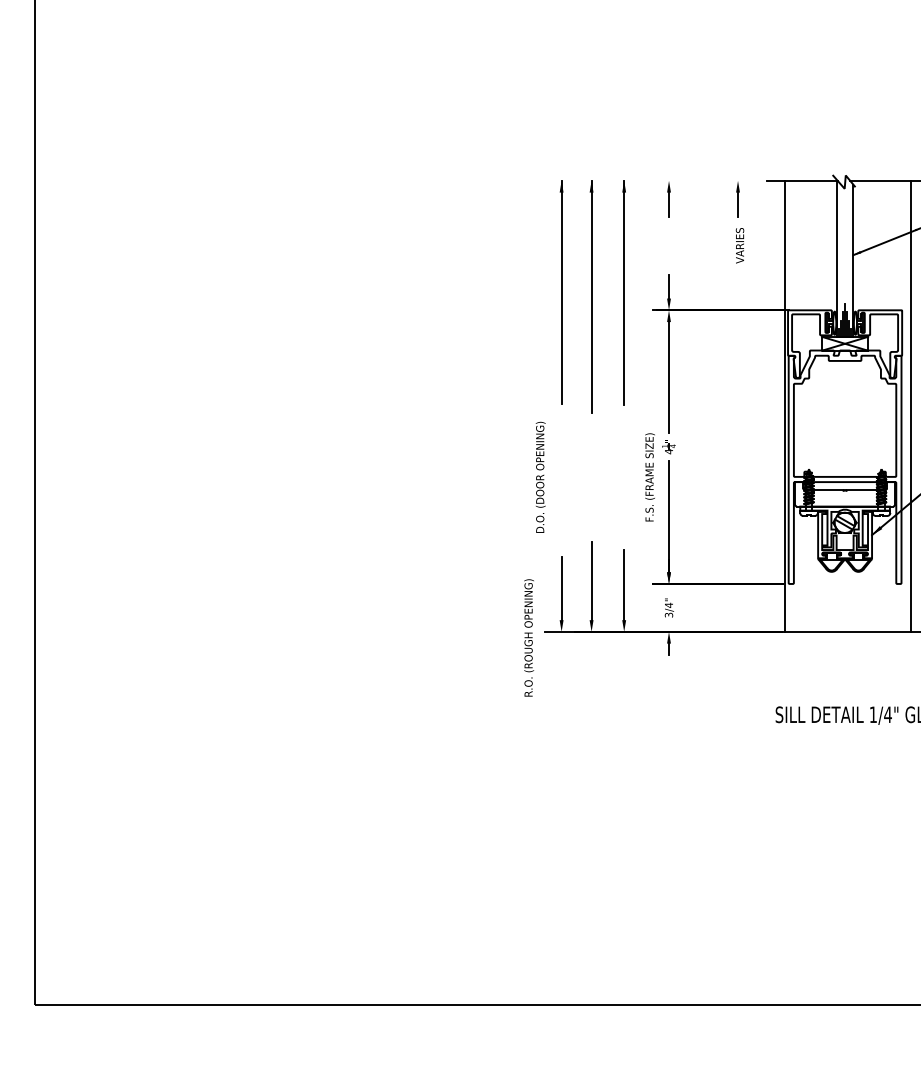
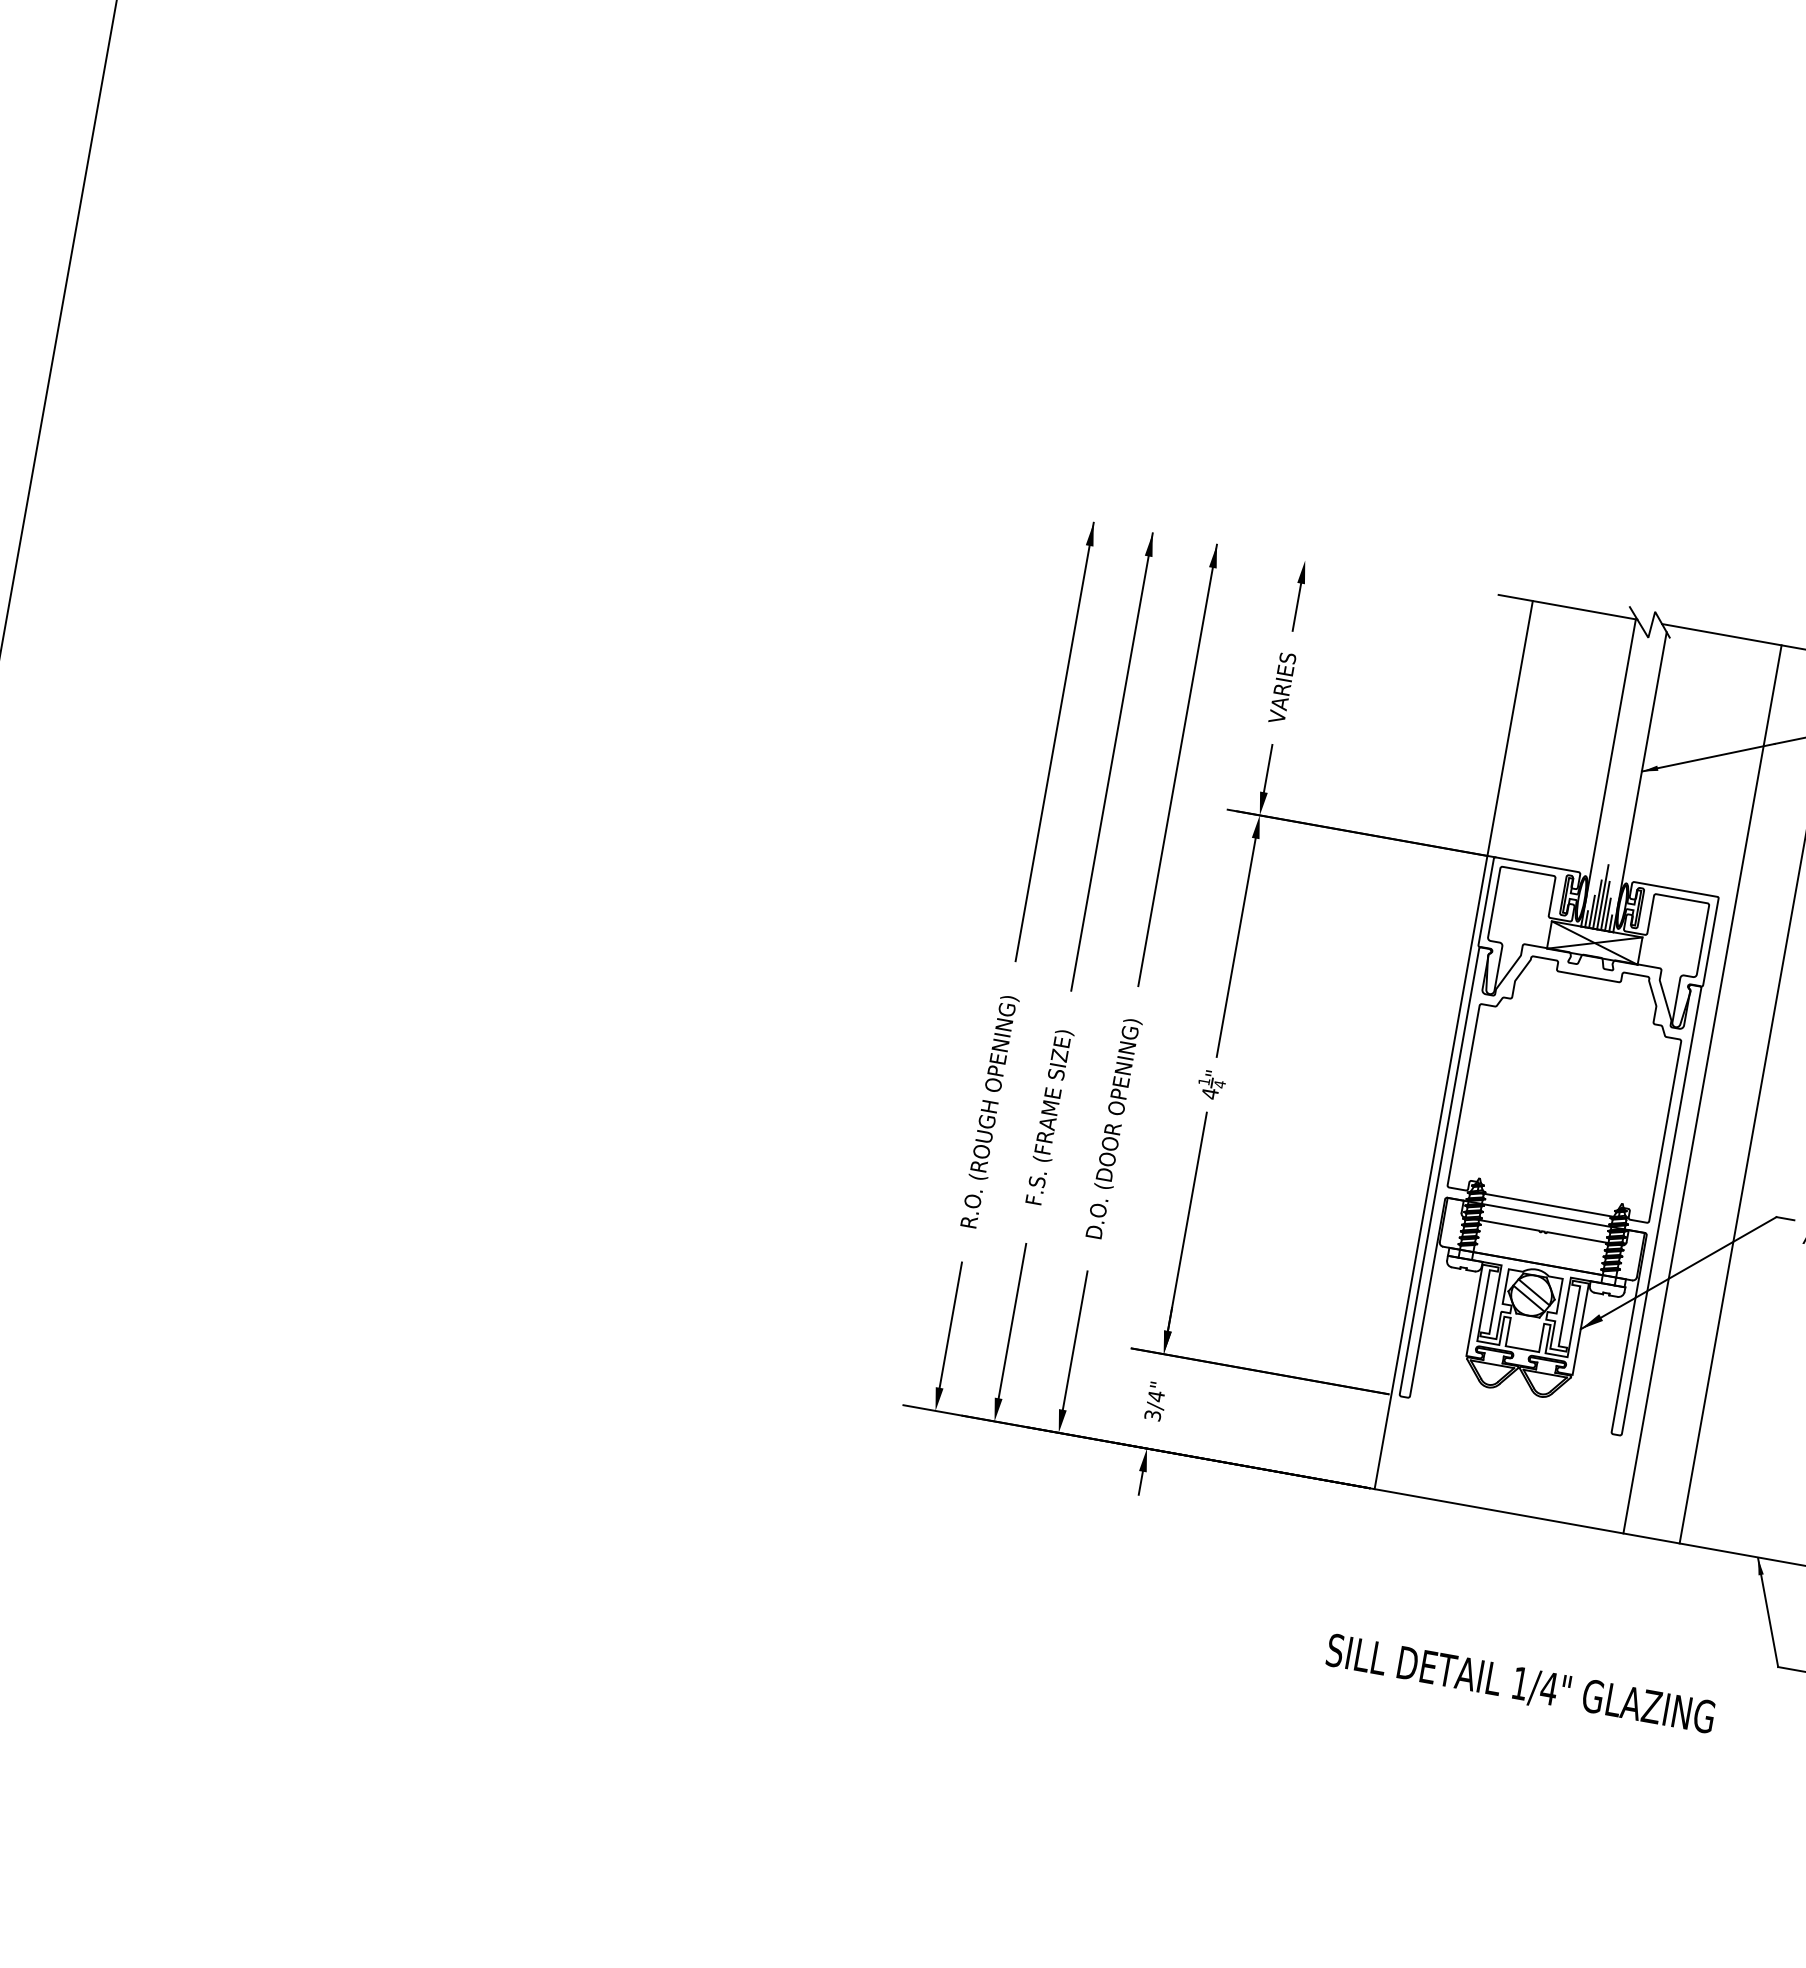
part: (737, 199) -> (1433, 621), removed
text: (739, 245) -> (1281, 687), moved
text: (540, 476) -> (1113, 1126), moved
text: (649, 477) -> (1048, 1117), moved
text: (529, 637) -> (990, 1111), moved

